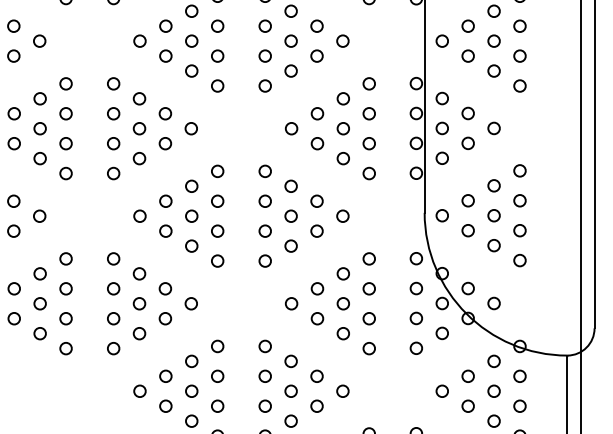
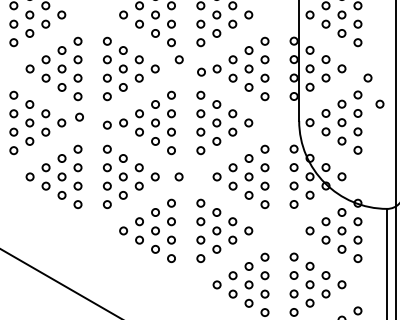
circle: (228, 113) -> (178, 59), added
circle: (266, 132) -> (201, 71), added
circle: (535, 142) -> (367, 77), added
circle: (554, 184) -> (379, 103), added
circle: (68, 205) -> (79, 116), added
circle: (112, 218) -> (106, 124), added
circle: (228, 303) -> (178, 176), added

